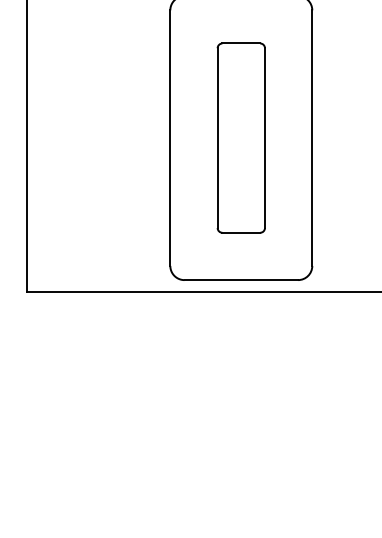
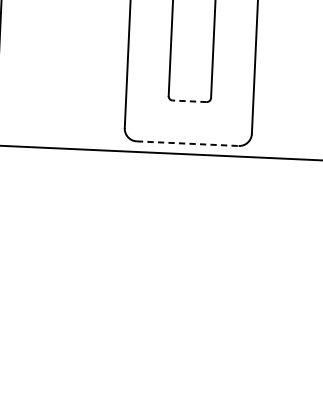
line: (241, 232) -> (189, 101), solid -> dashed
line: (241, 280) -> (187, 144), solid -> dashed

